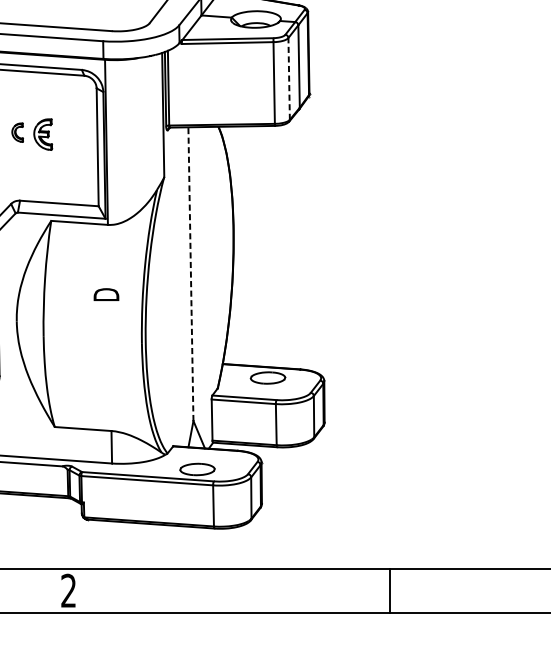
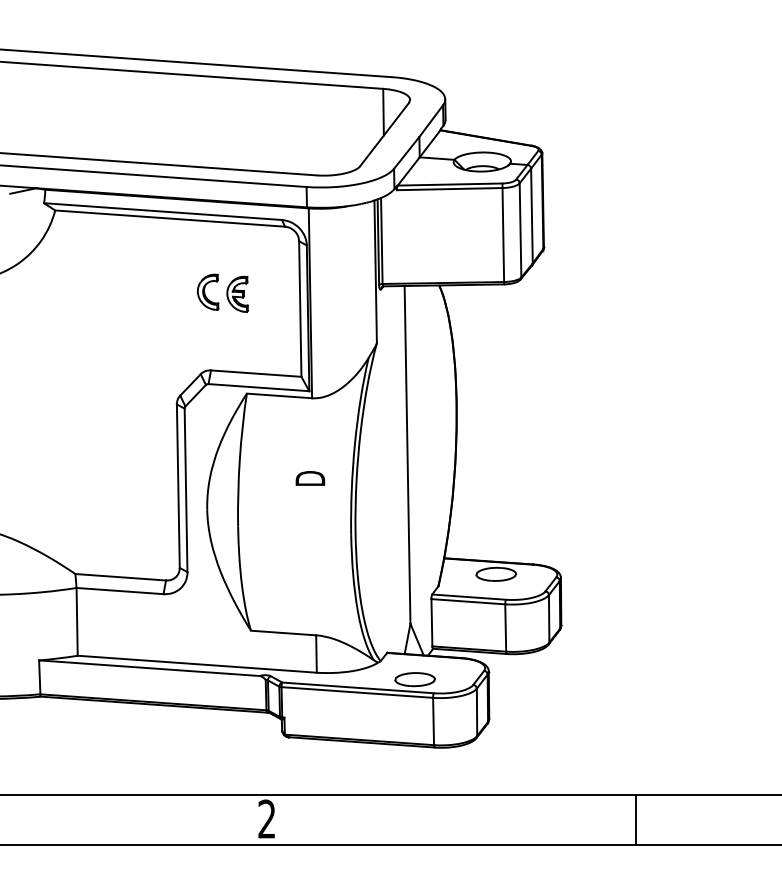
line: (289, 78) -> (520, 229), dashed -> solid
part: (17, 132) -> (208, 291), size x1.67
line: (190, 273) -> (407, 454), dashed -> solid

